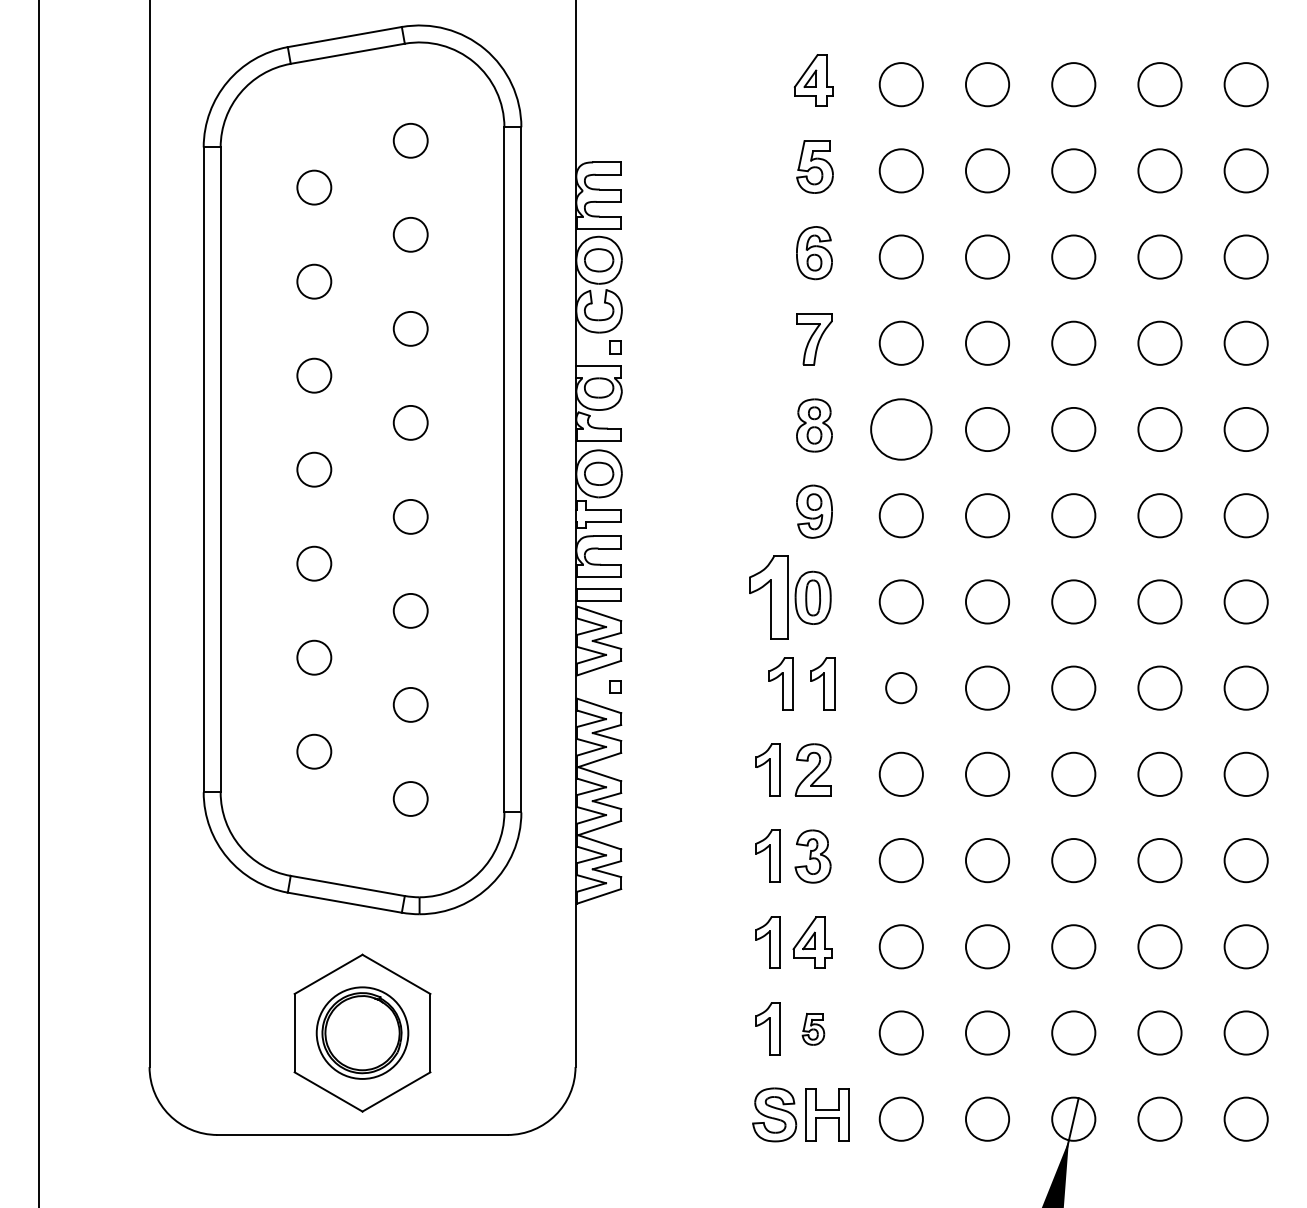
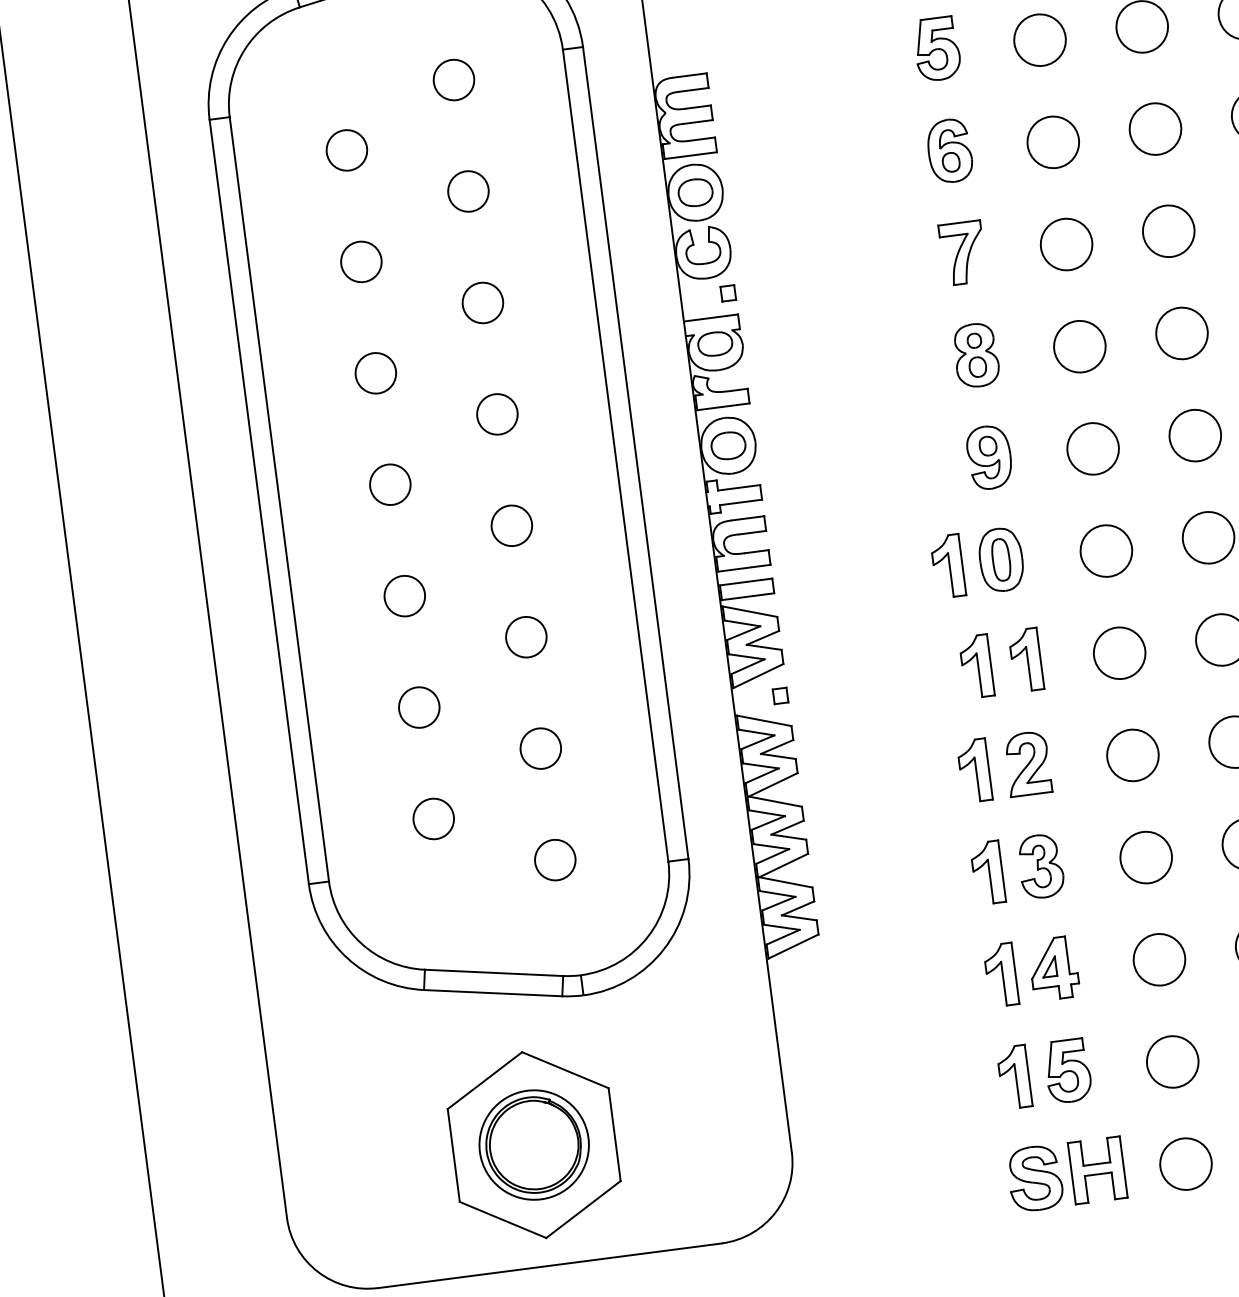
circle: (900, 429) -> (1078, 346), size x0.71
part: (767, 597) -> (947, 566), size x0.62
circle: (900, 687) -> (1118, 652), size x1.43
part: (813, 1029) -> (1068, 1071), size x1.67

